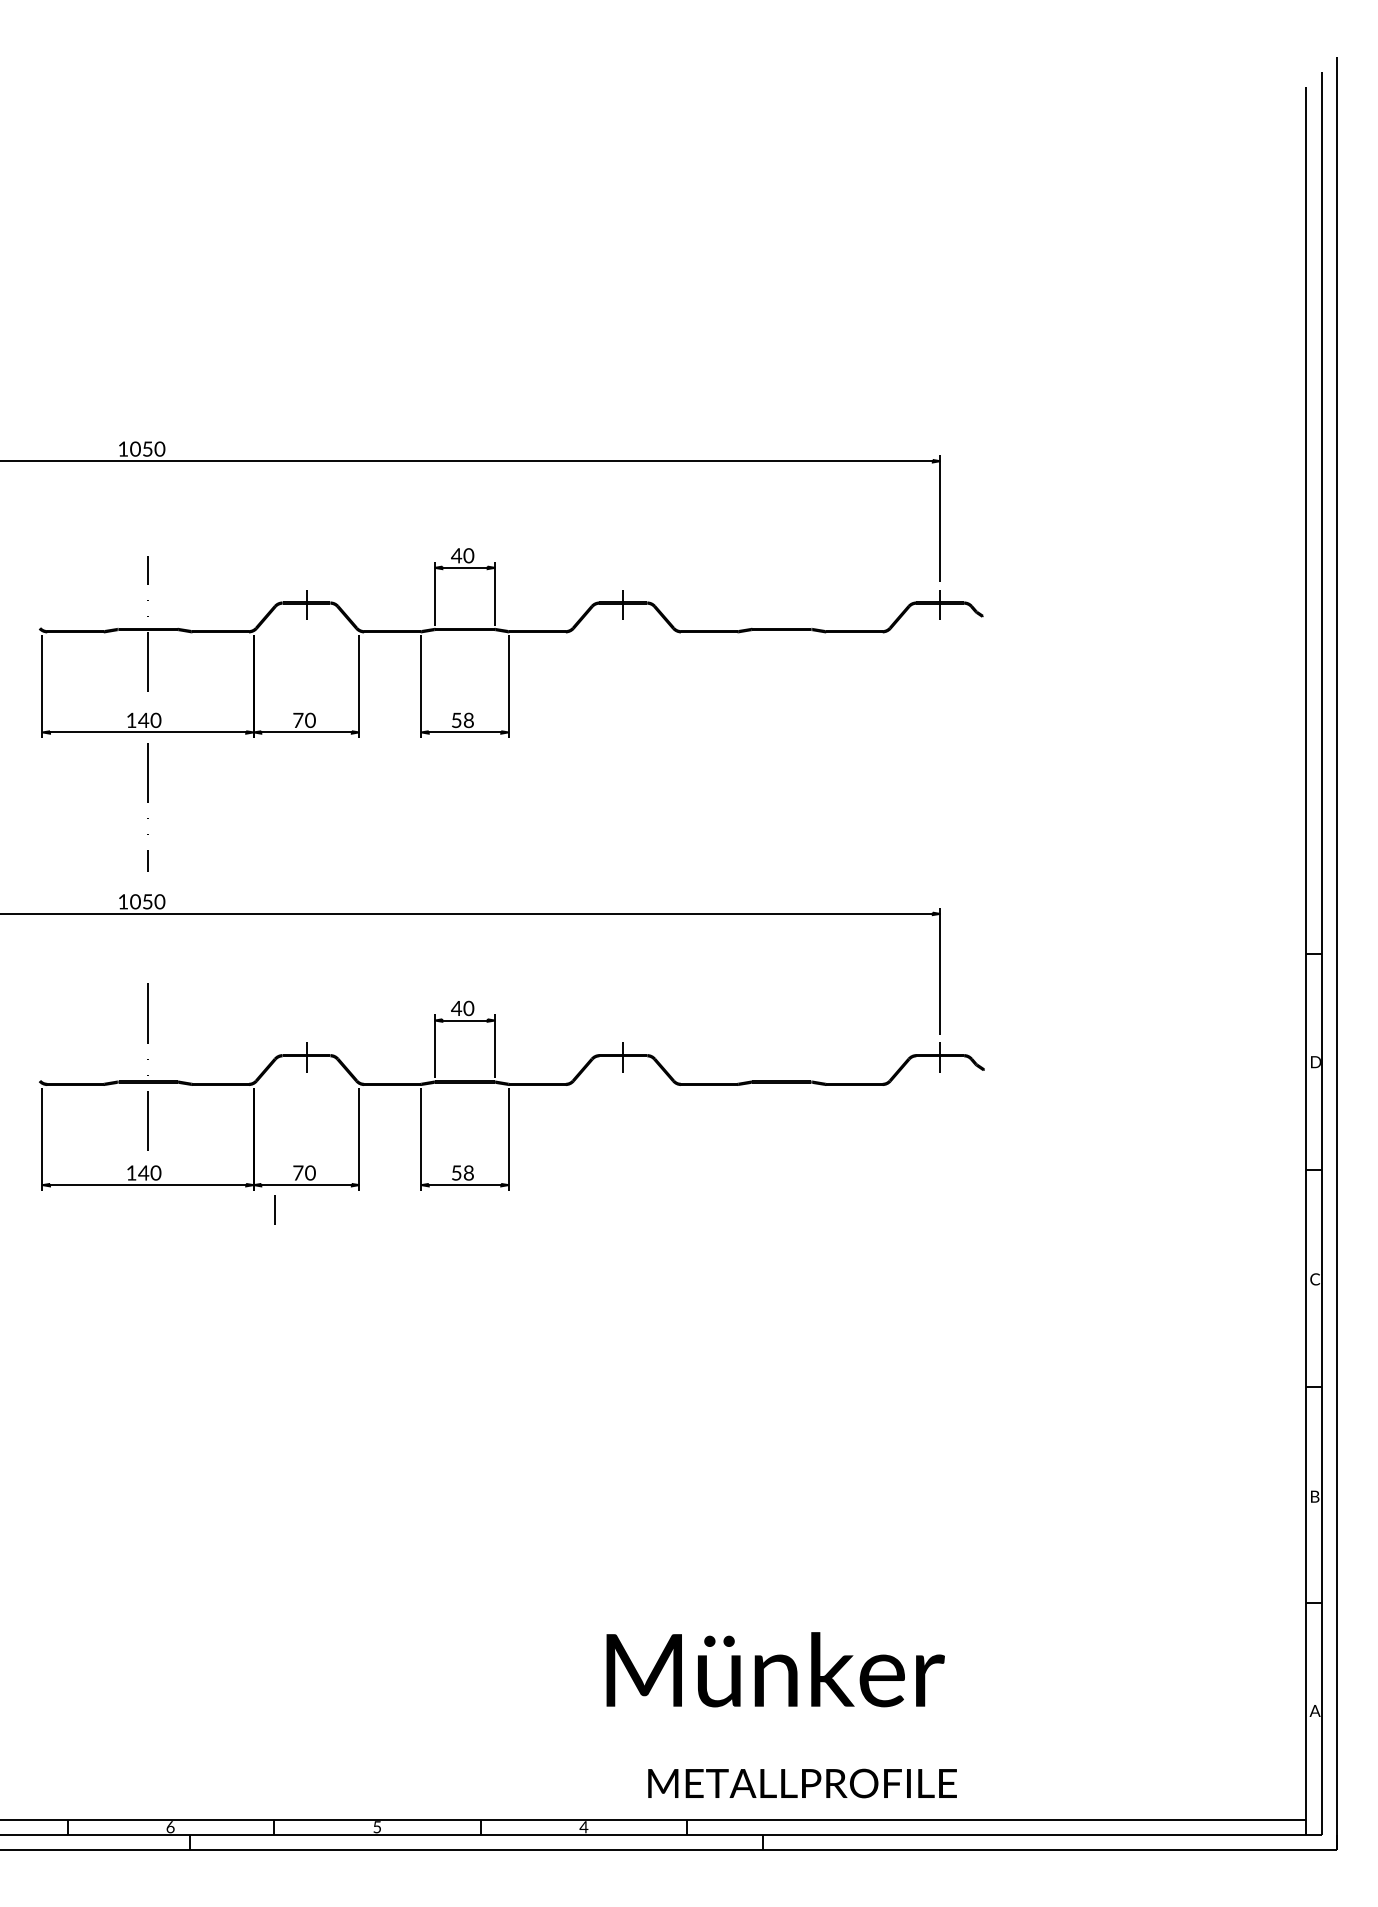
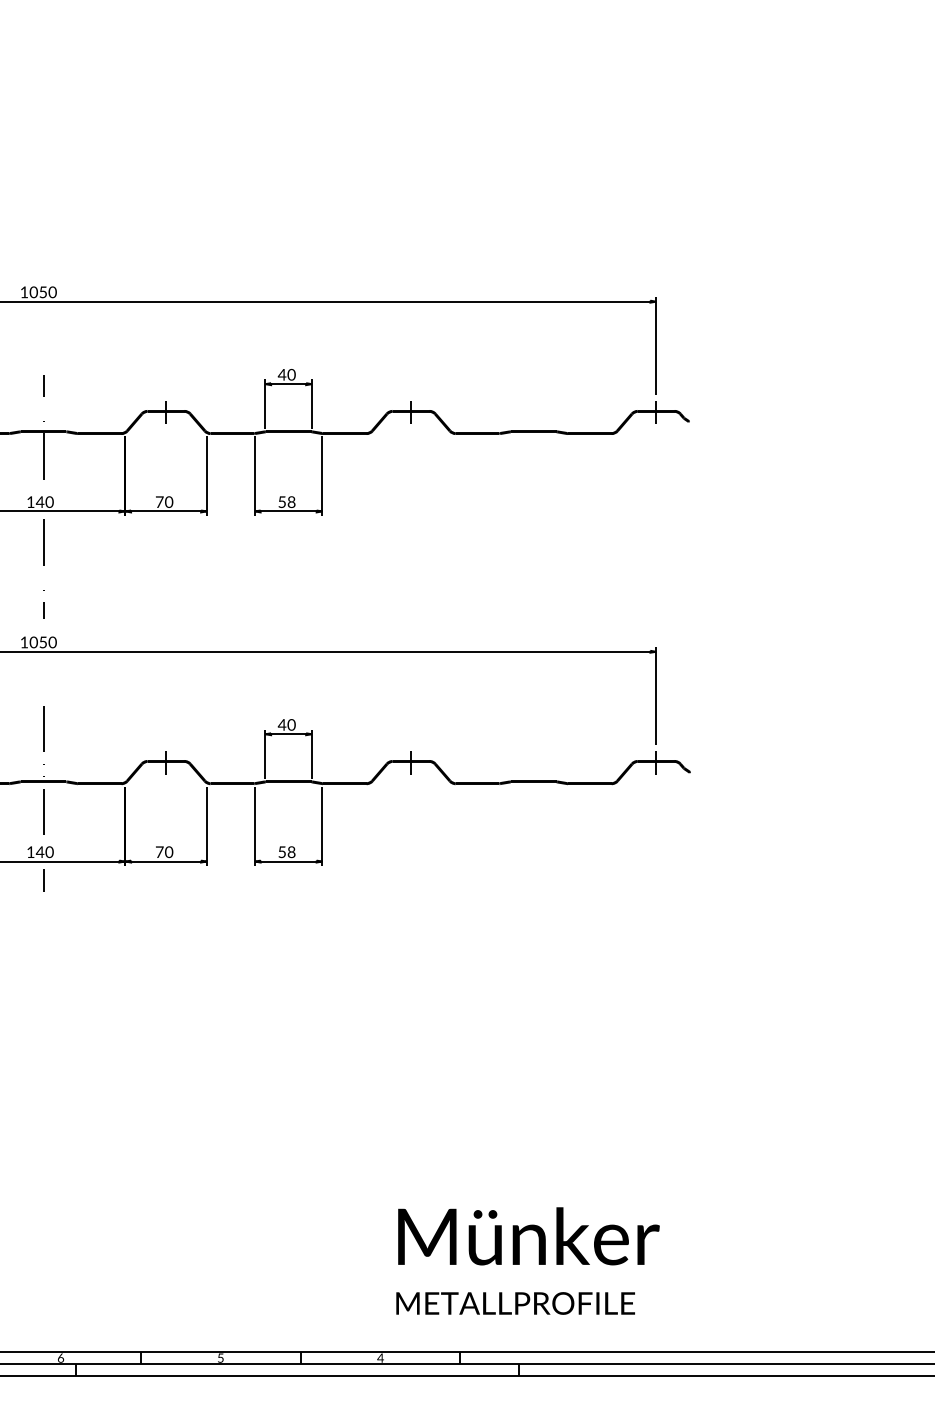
line: (274, 1209) -> (43, 880), moved
text: (802, 1783) -> (515, 1303), moved

